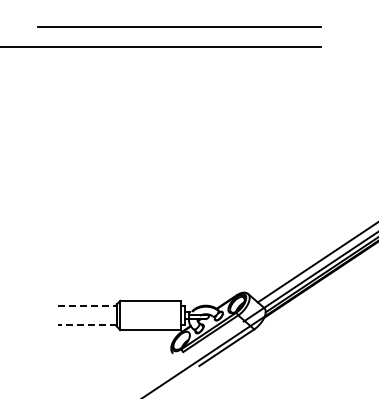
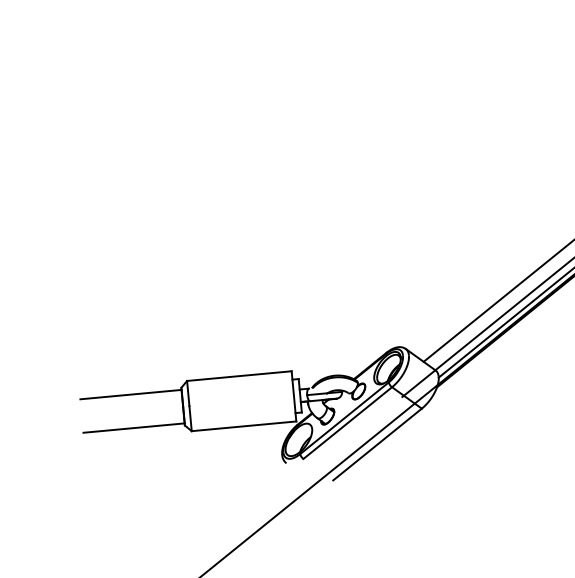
line: (87, 305) -> (131, 394), dashed -> solid
line: (86, 325) -> (132, 428), dashed -> solid

